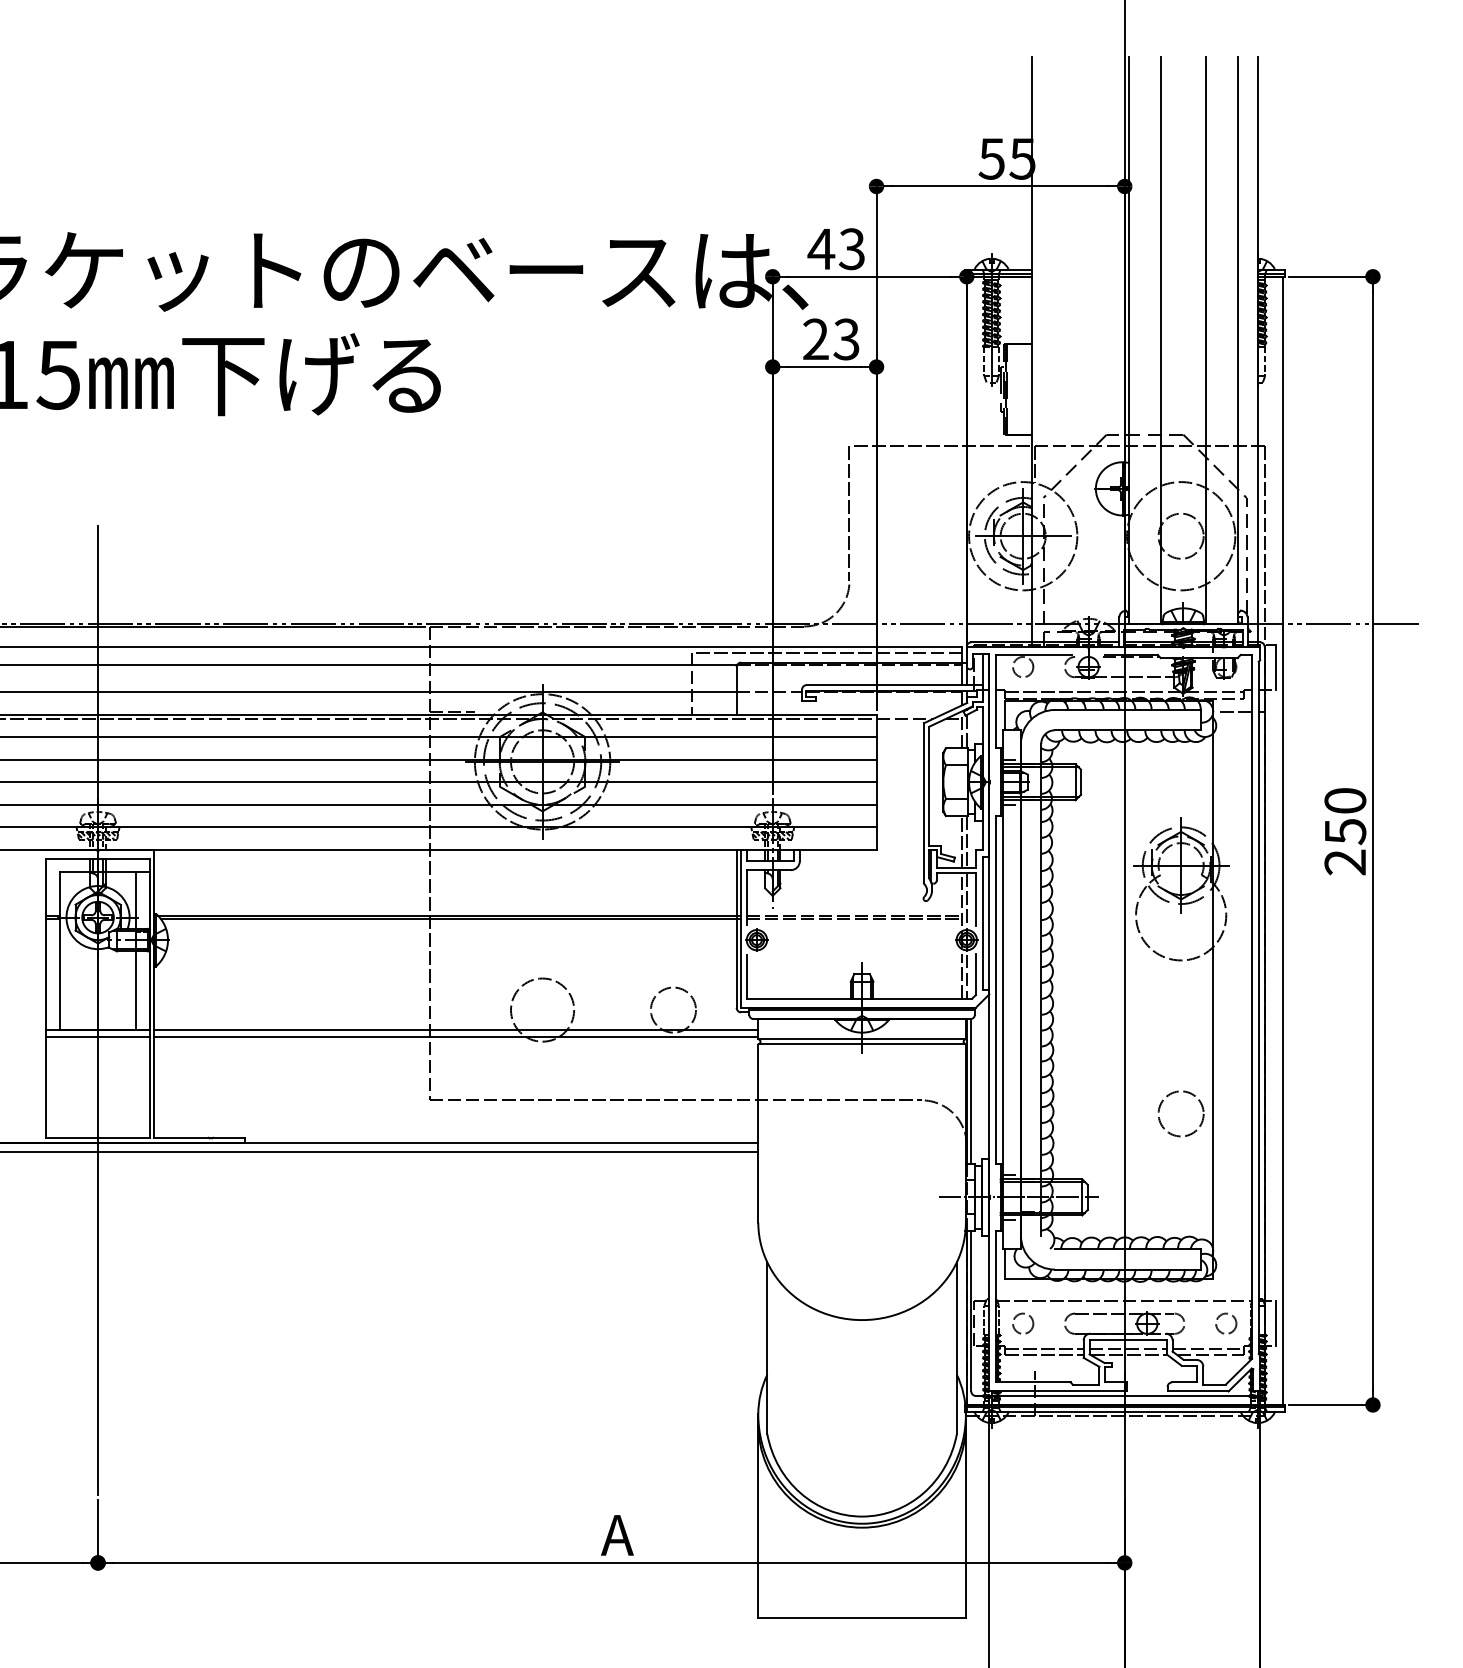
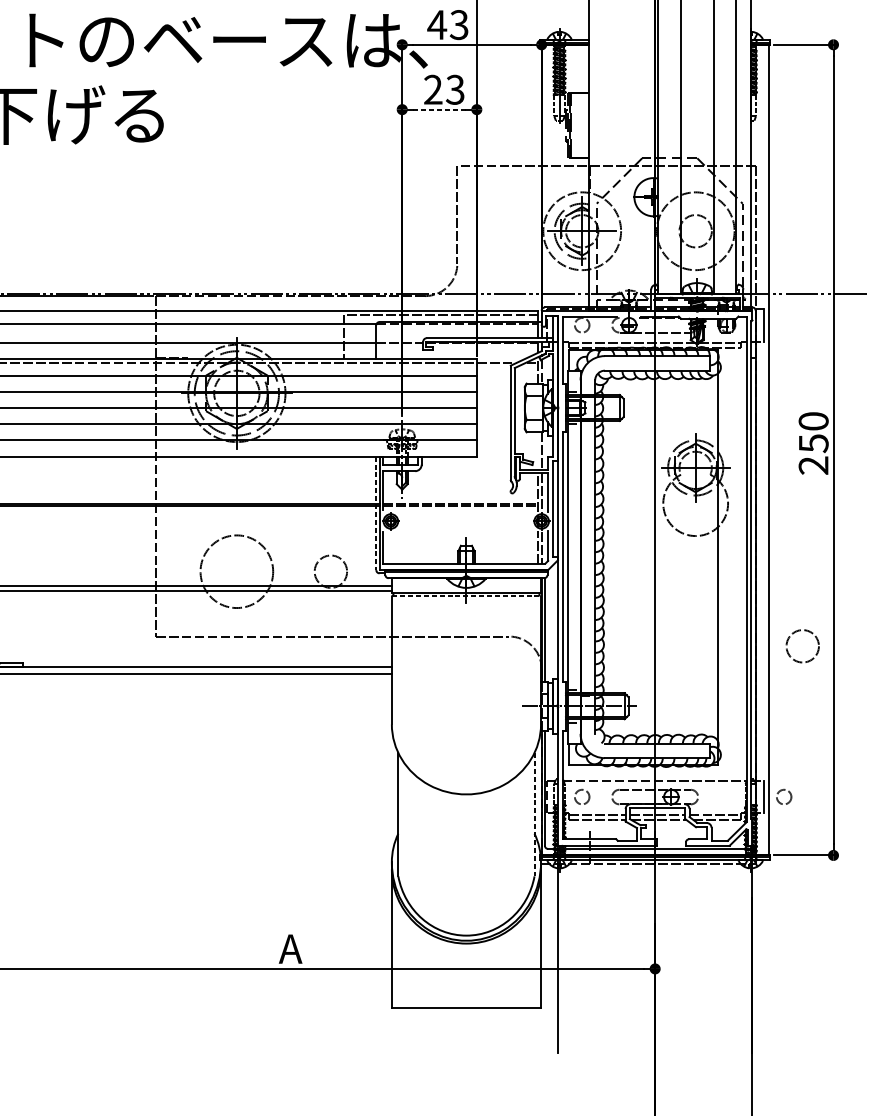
line: (824, 367) -> (439, 110), solid -> dashed
line: (1235, 712) -> (734, 357), removed
line: (962, 841) -> (538, 450), removed
line: (736, 928) -> (376, 513), solid -> dashed
circle: (542, 1009) -> (236, 571), size x1.6
line: (862, 1043) -> (466, 595), solid -> dashed
circle: (1180, 1113) -> (802, 646), moved
circle: (1226, 1323) -> (784, 796), moved
line: (956, 1348) -> (534, 814), solid -> dashed

